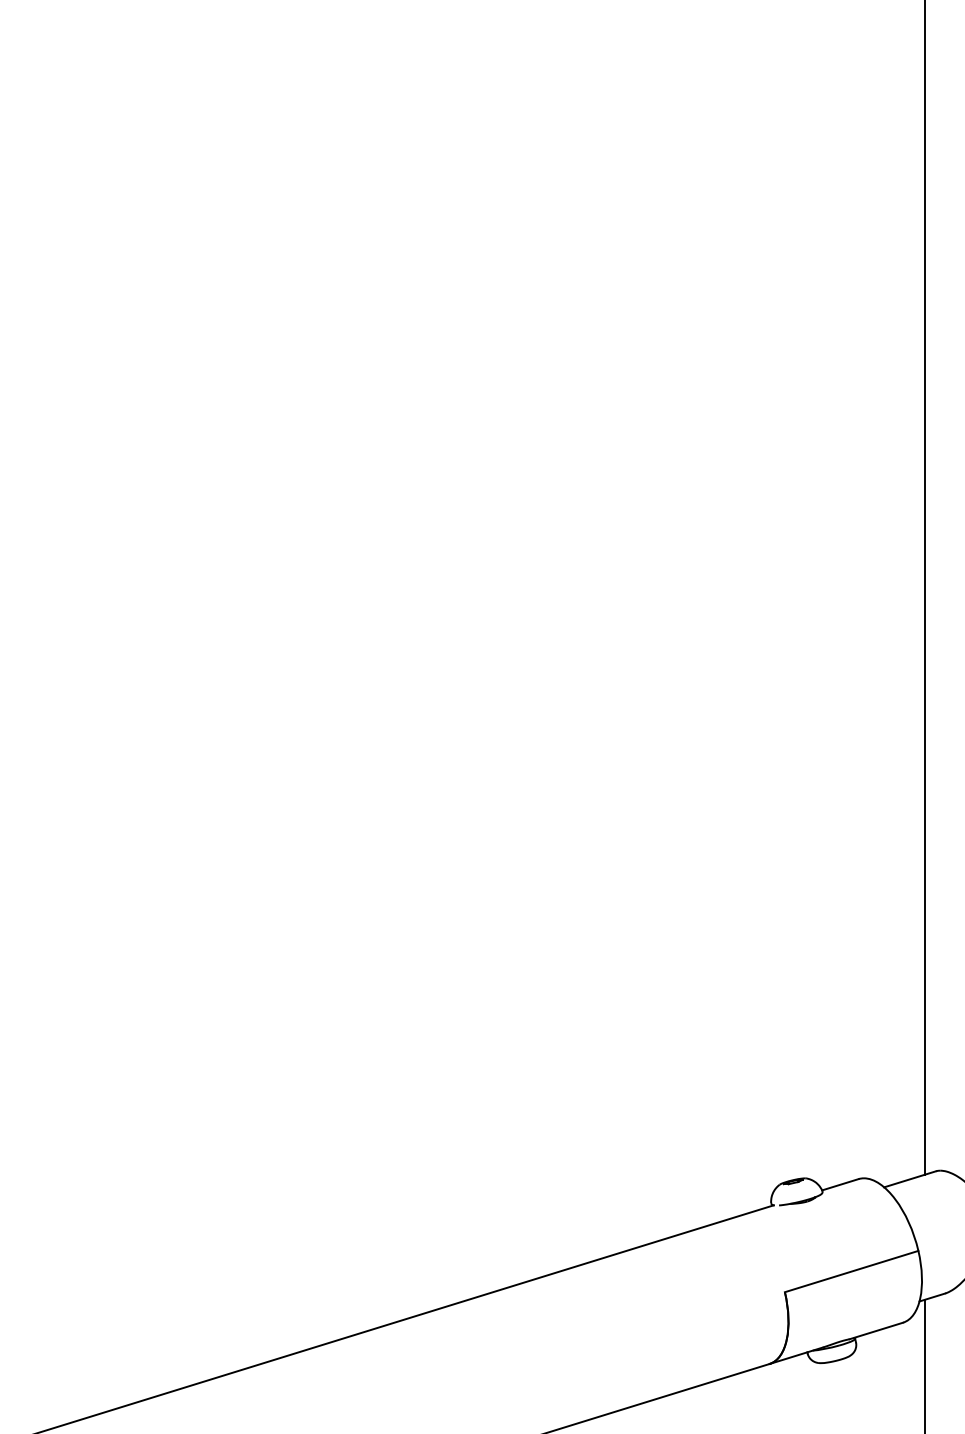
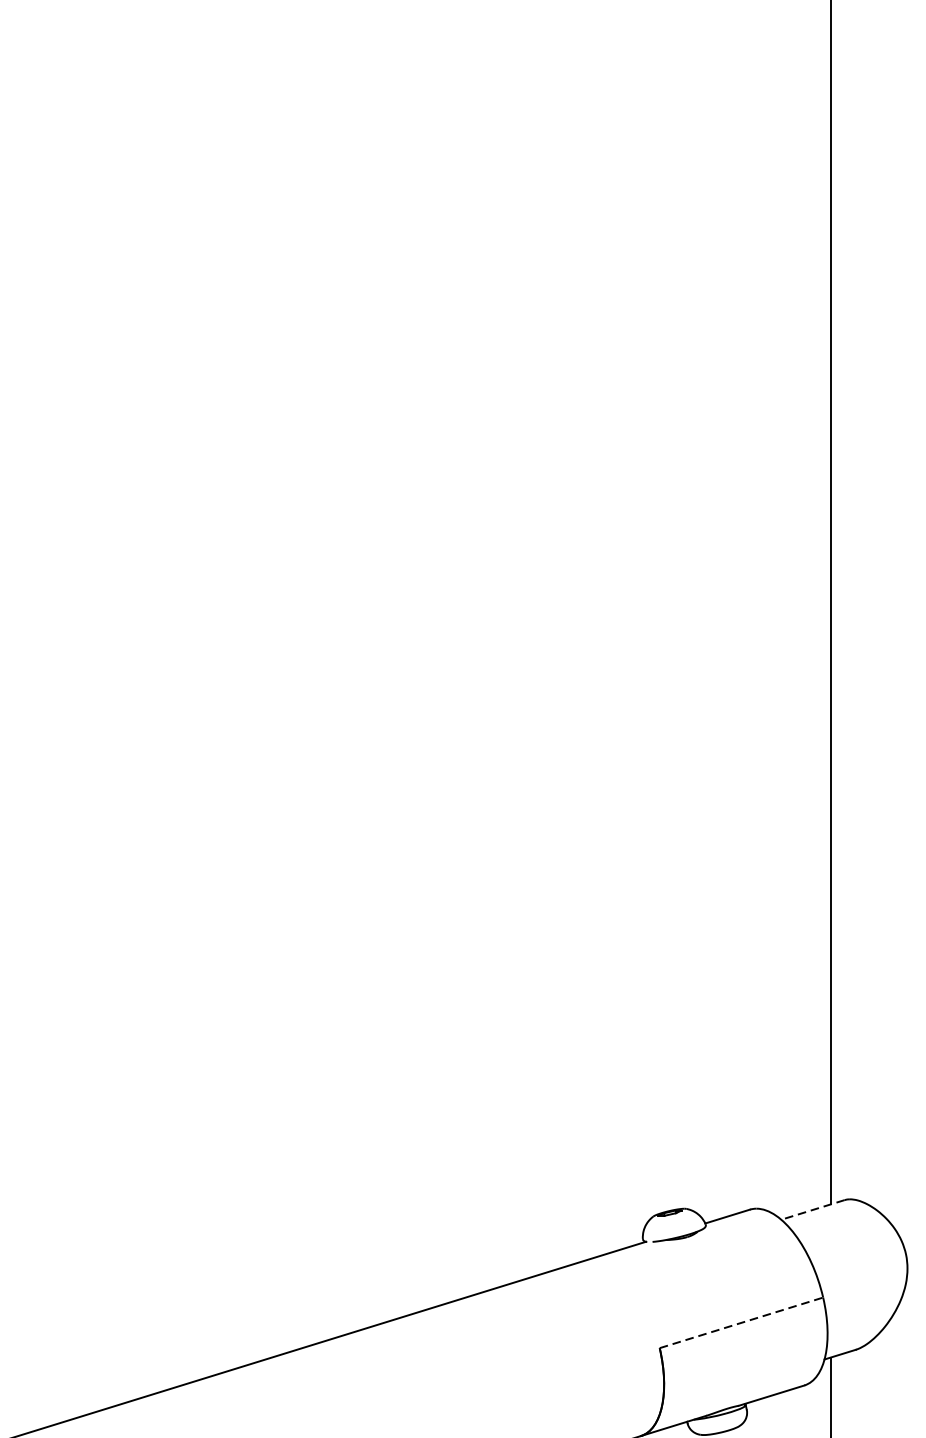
line: (909, 1179) -> (812, 1210), solid -> dashed
line: (851, 1271) -> (741, 1322), solid -> dashed

